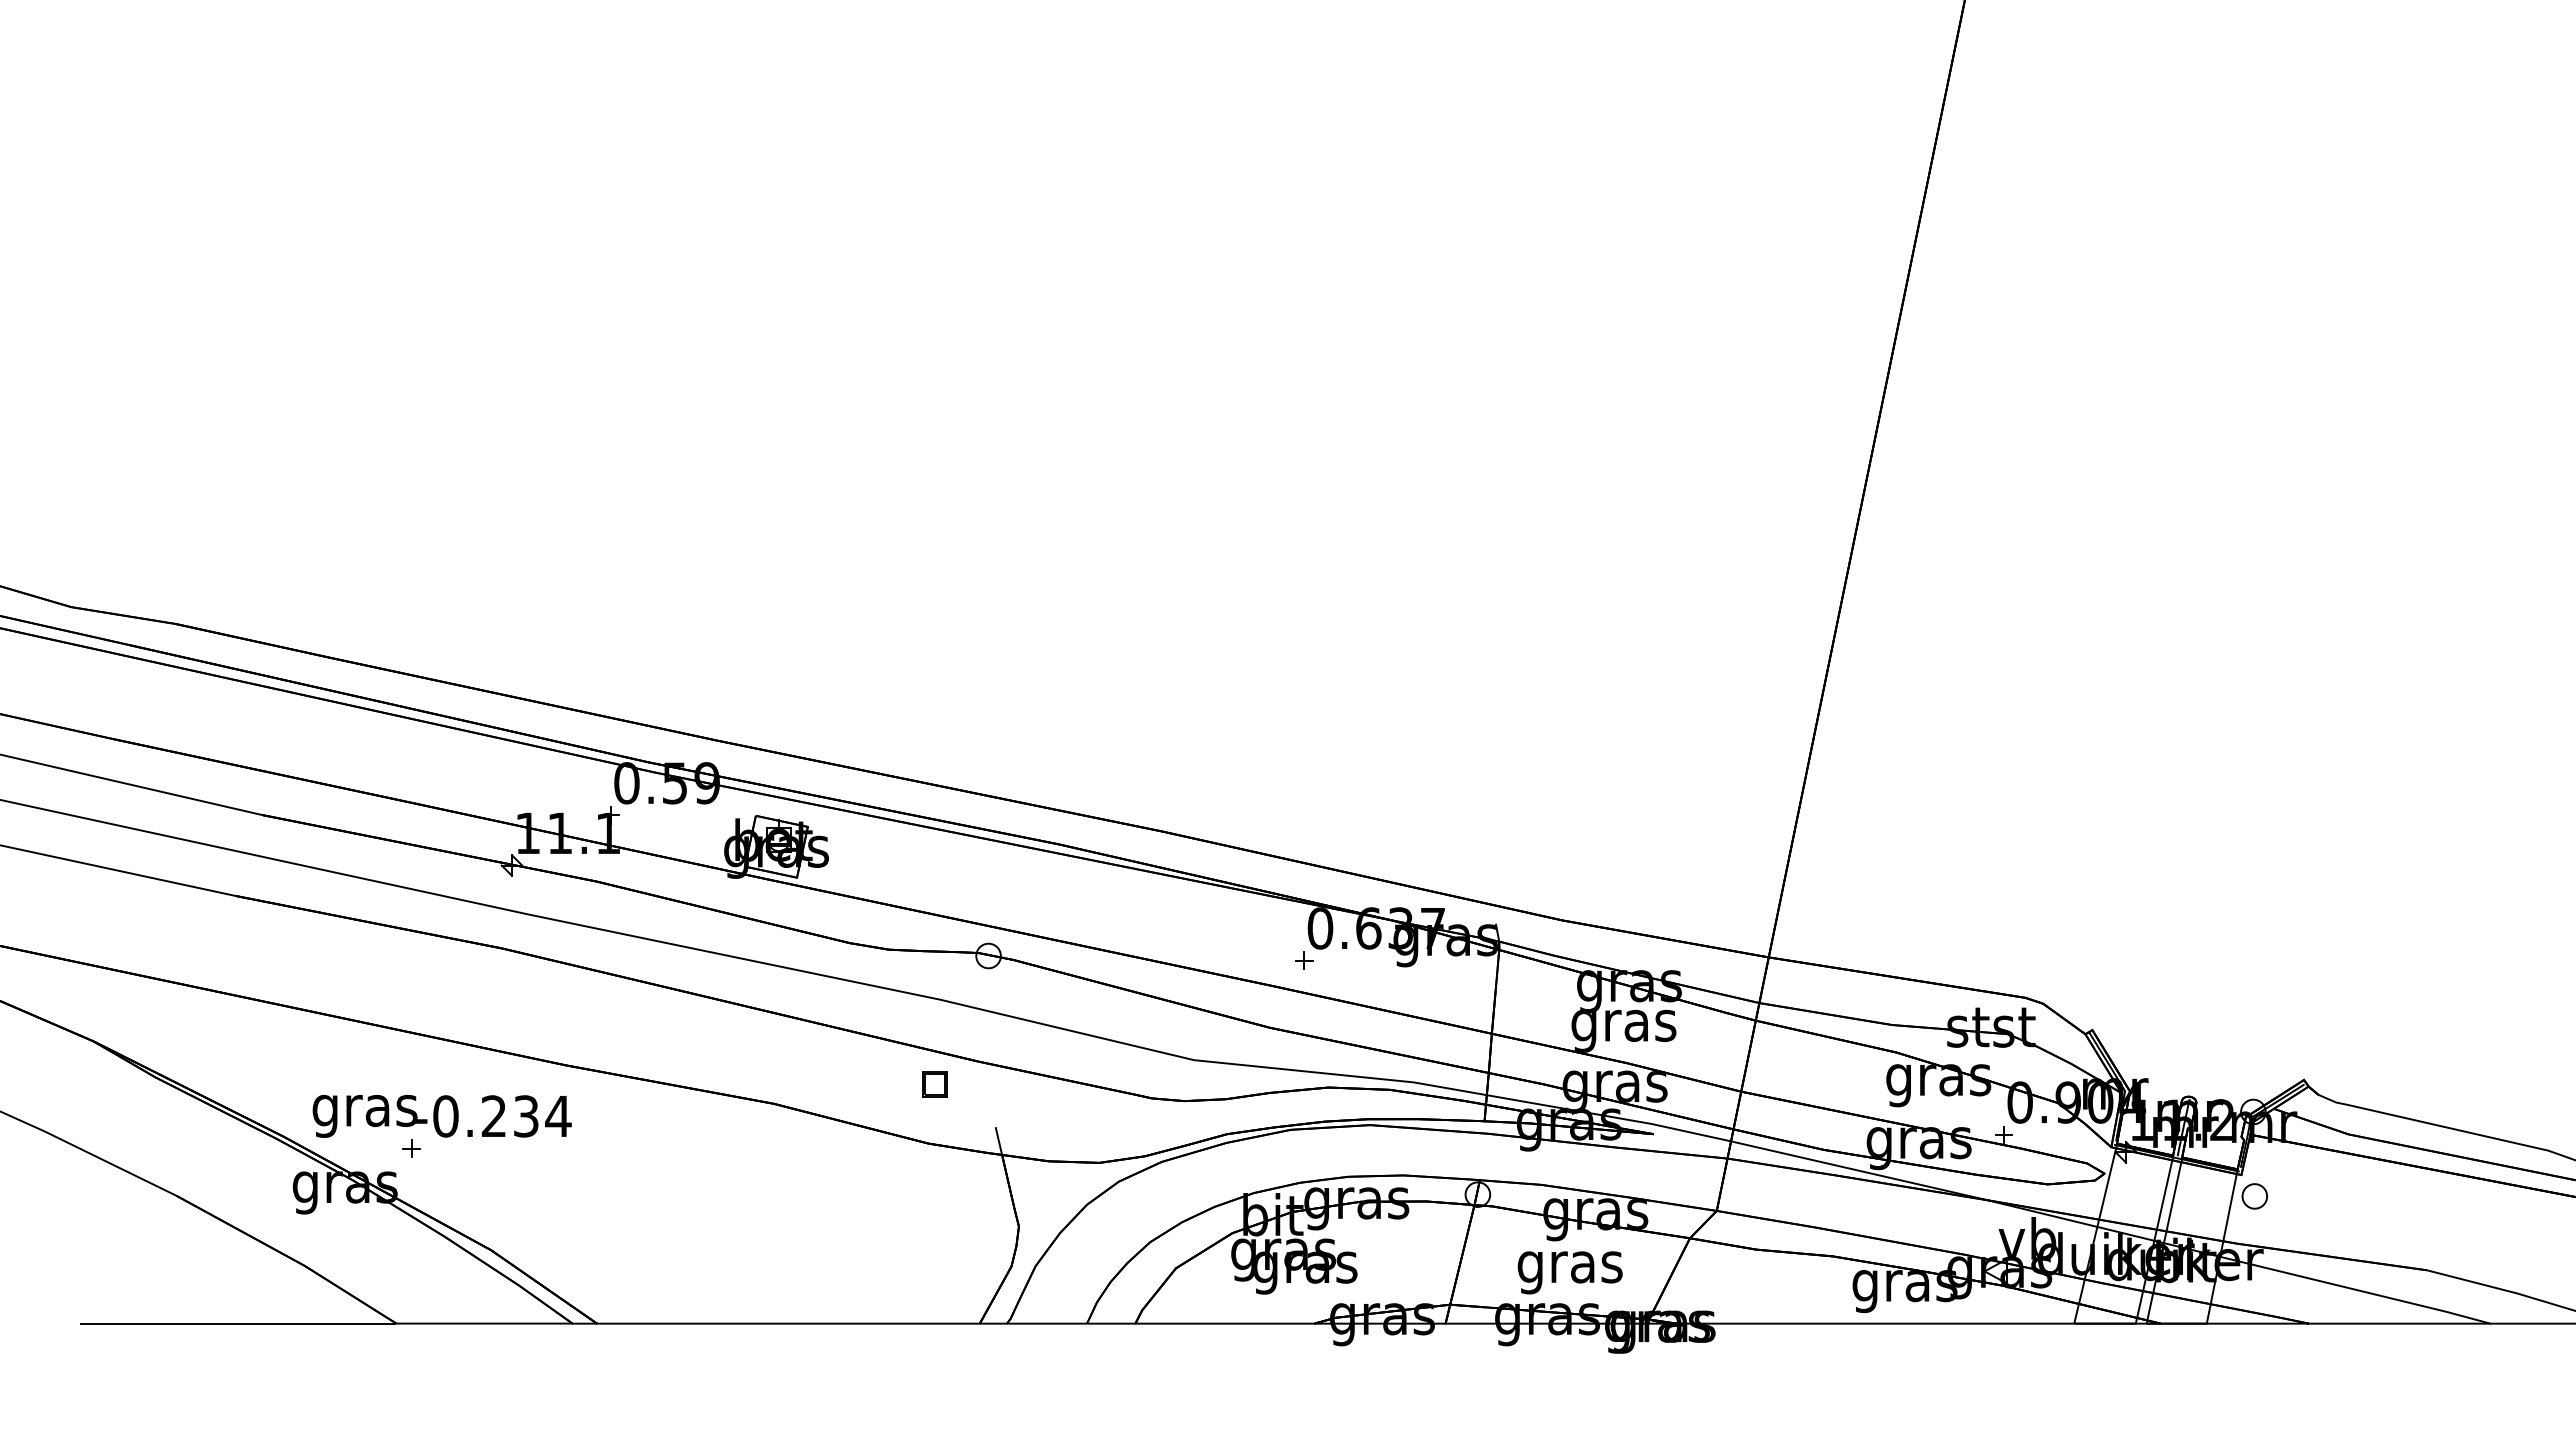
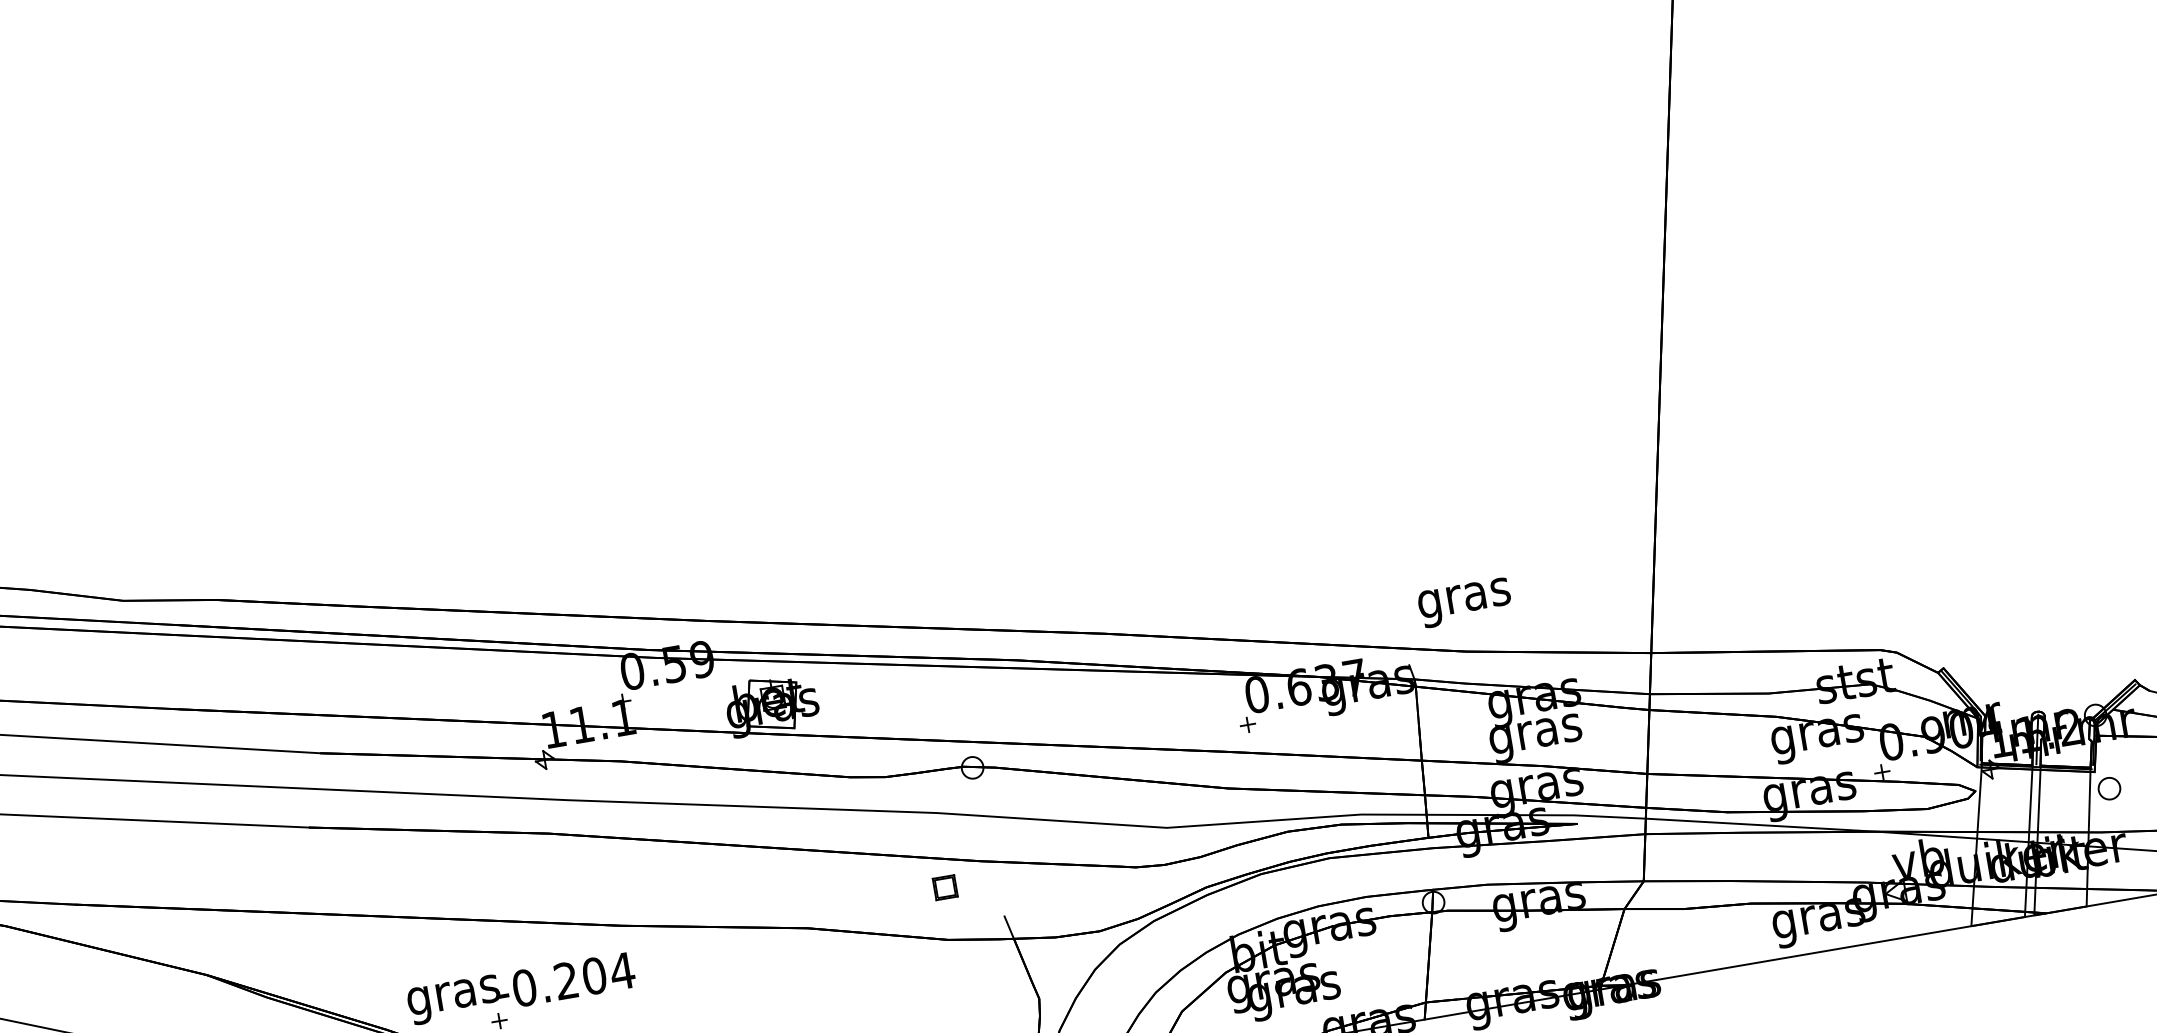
text: (526, 1116) -> (594, 976), -0.234 -> -0.204
text: (1569, 1272) -> (1464, 602), moved

